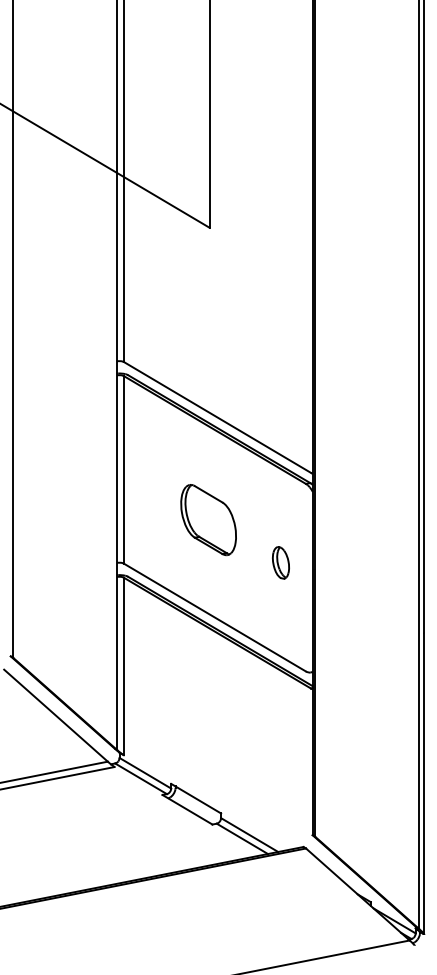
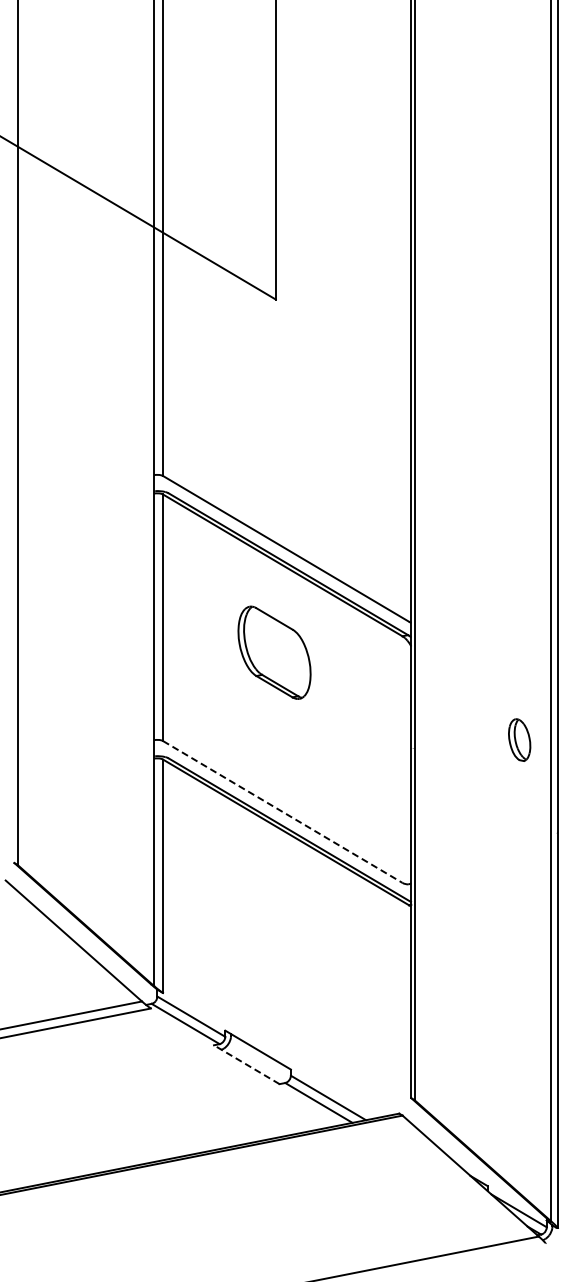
part: (208, 519) -> (274, 652), moved
part: (280, 562) -> (519, 739), moved
line: (215, 617) -> (283, 812), solid -> dashed
line: (187, 809) -> (246, 1064), solid -> dashed

